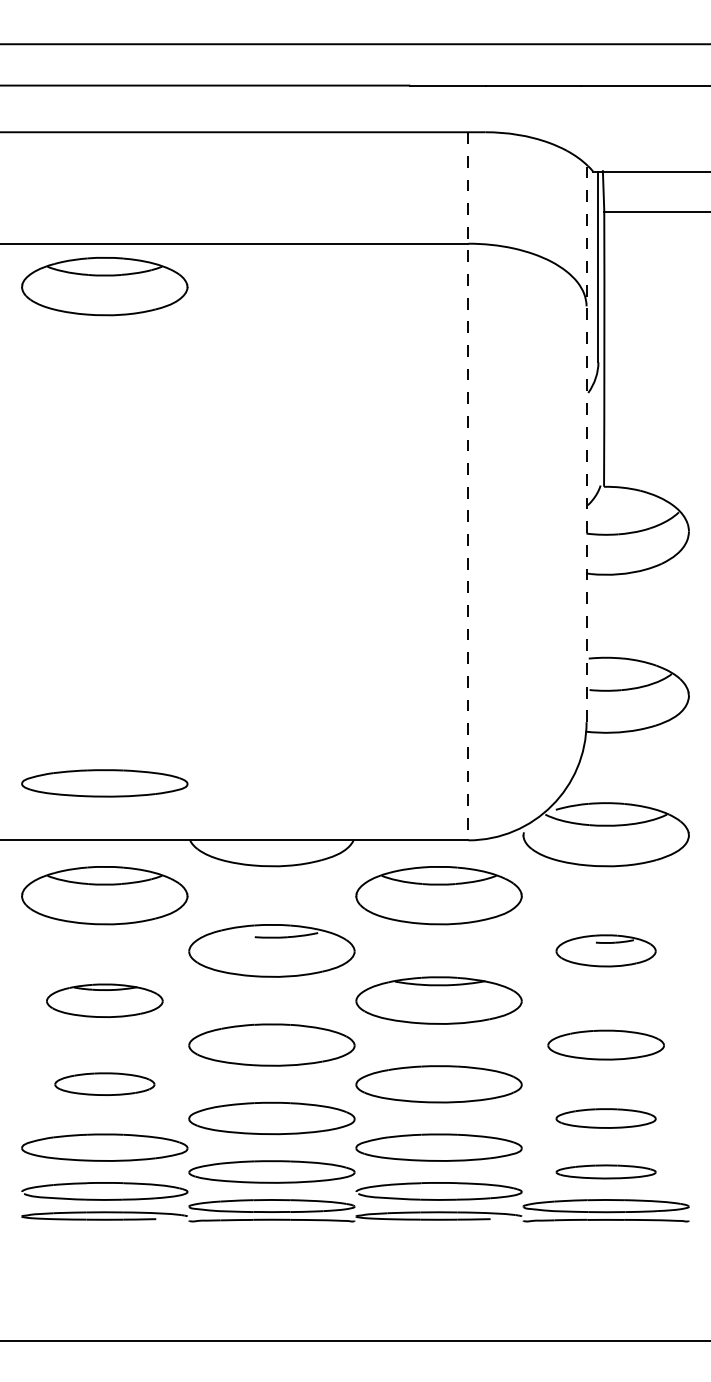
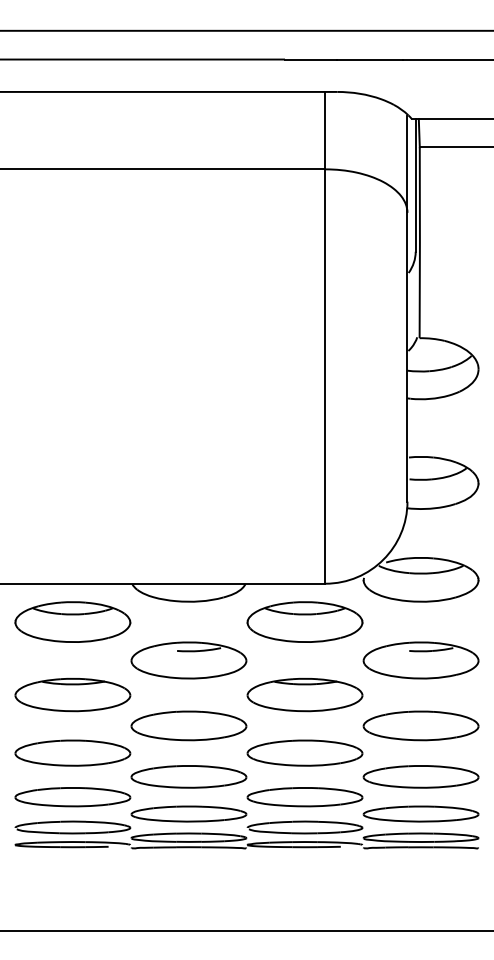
part: (104, 285) -> (72, 198), removed
line: (586, 444) -> (407, 308), dashed -> solid
line: (468, 485) -> (325, 337), dashed -> solid
part: (104, 783) -> (72, 544), removed
part: (605, 950) -> (420, 660), size x1.67
part: (104, 1001) -> (72, 695), size x1.43
part: (605, 1044) -> (420, 725), size x1.43
part: (104, 1083) -> (72, 752), size x1.67
part: (605, 1117) -> (420, 776), size x1.67
part: (605, 1171) -> (420, 813), size x1.67

